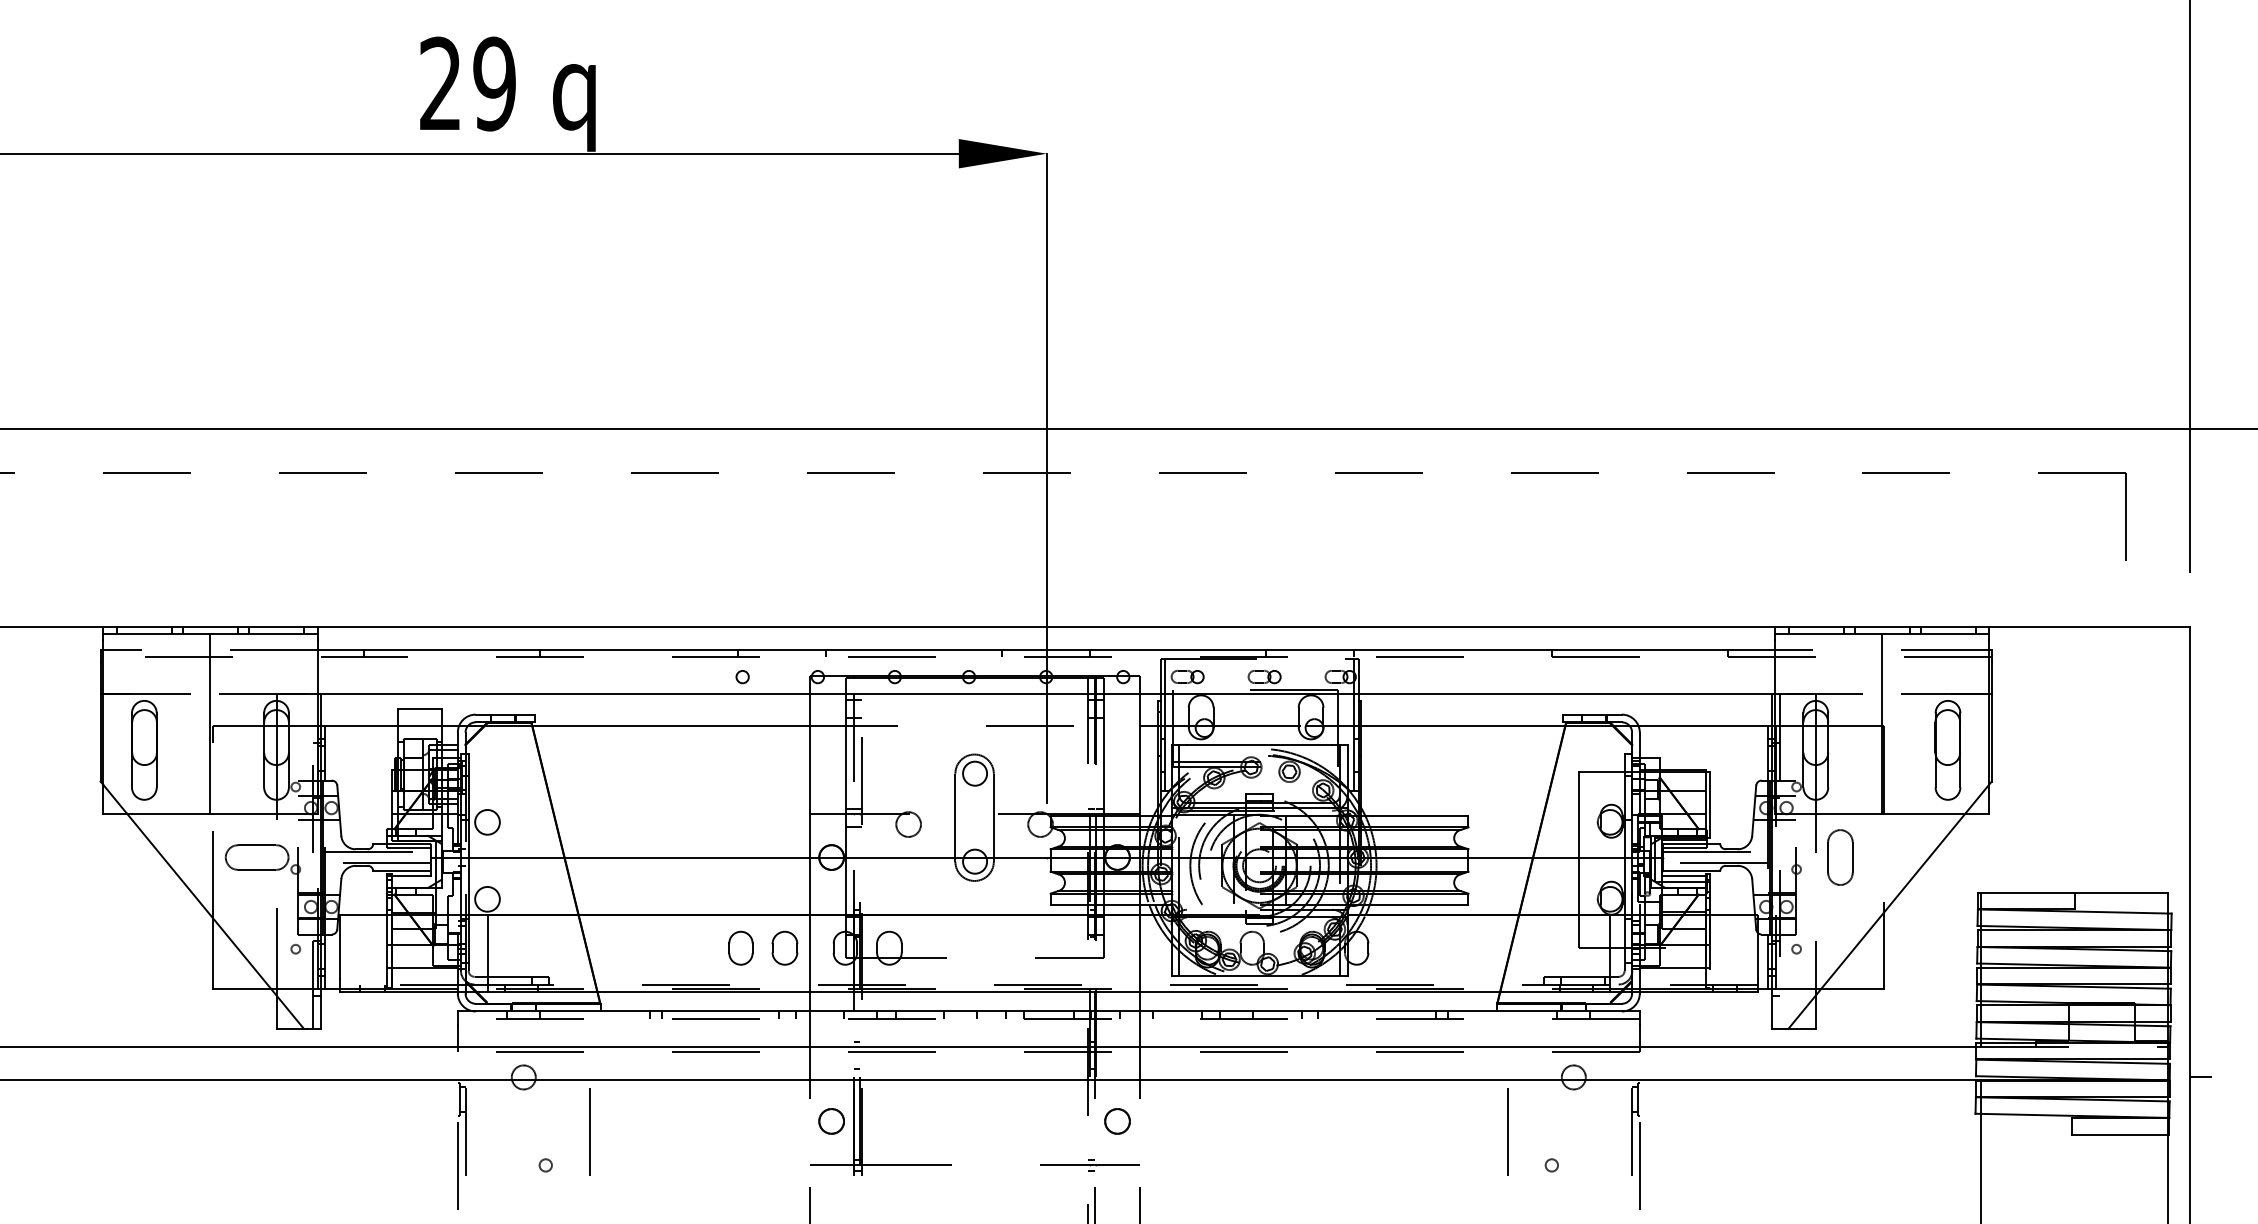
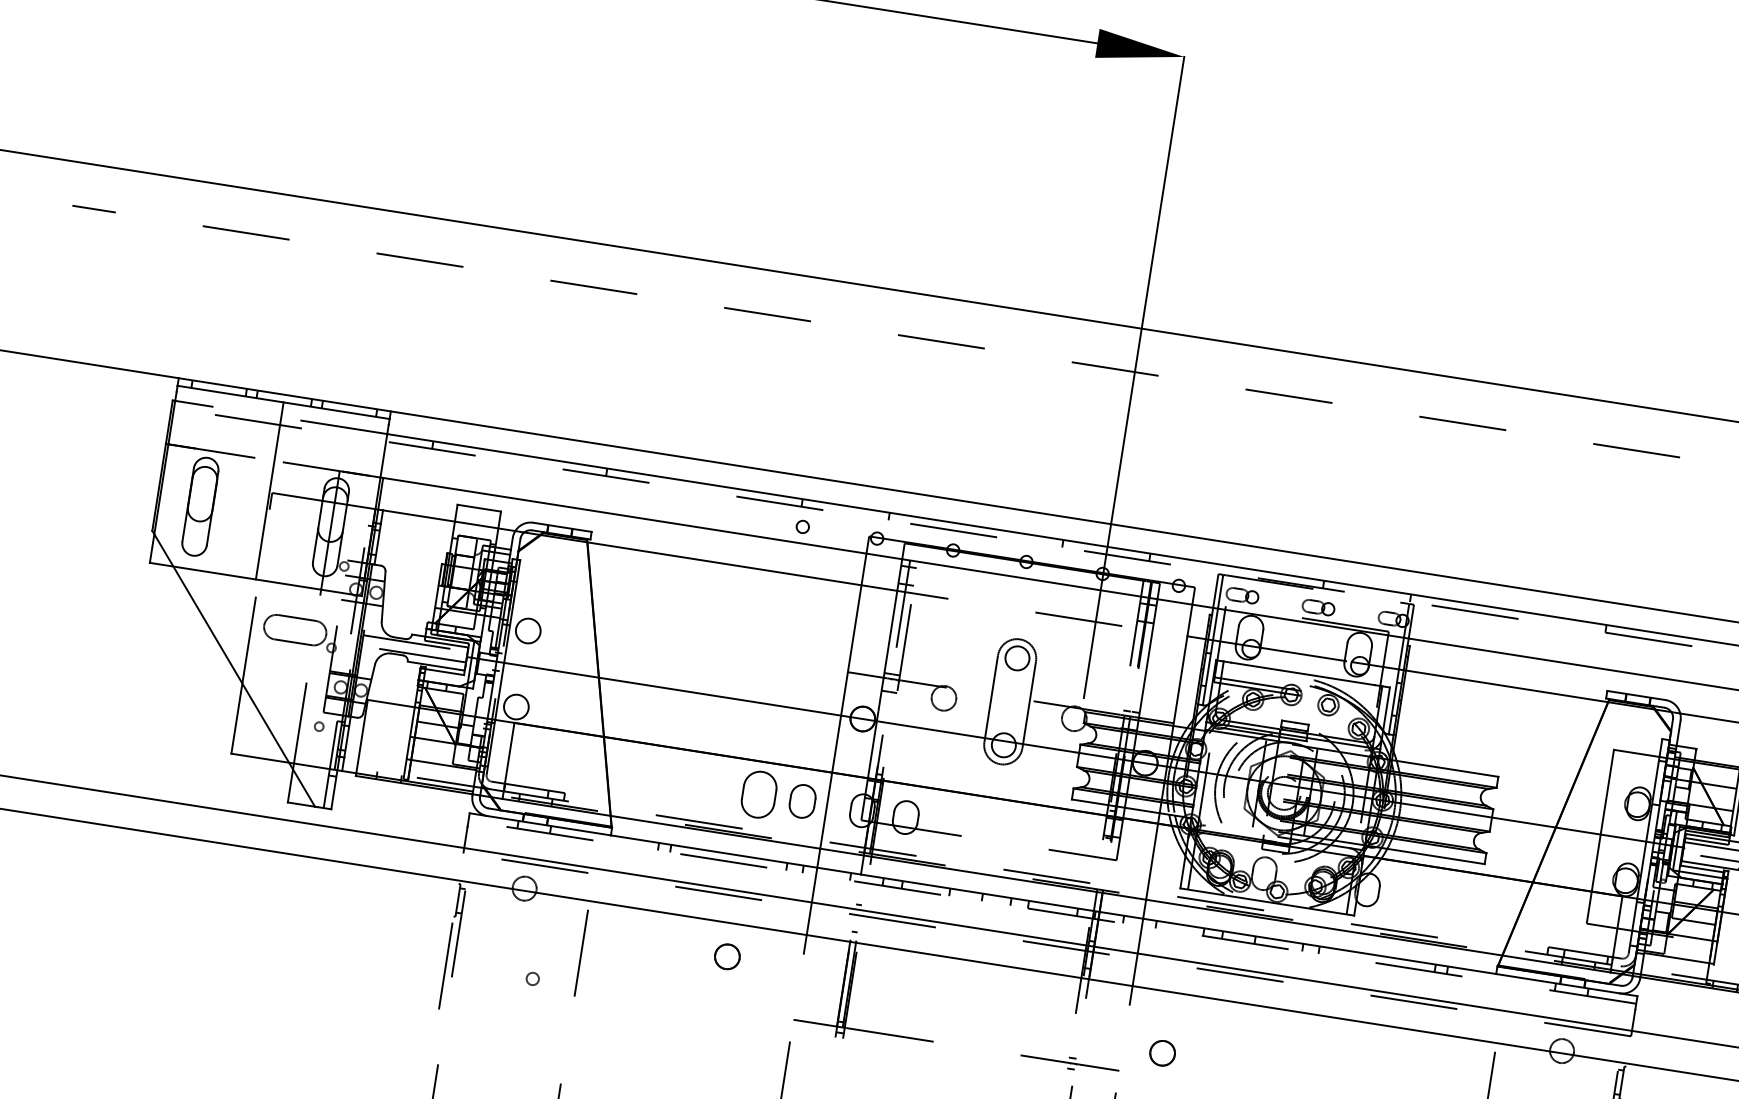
part: (740, 947) -> (758, 793), size x1.4
circle: (831, 1121) -> (727, 956), moved
circle: (1117, 1121) -> (1162, 1053), moved

